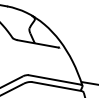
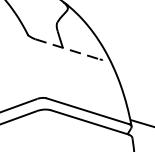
line: (37, 43) -> (67, 48), solid -> dashed

